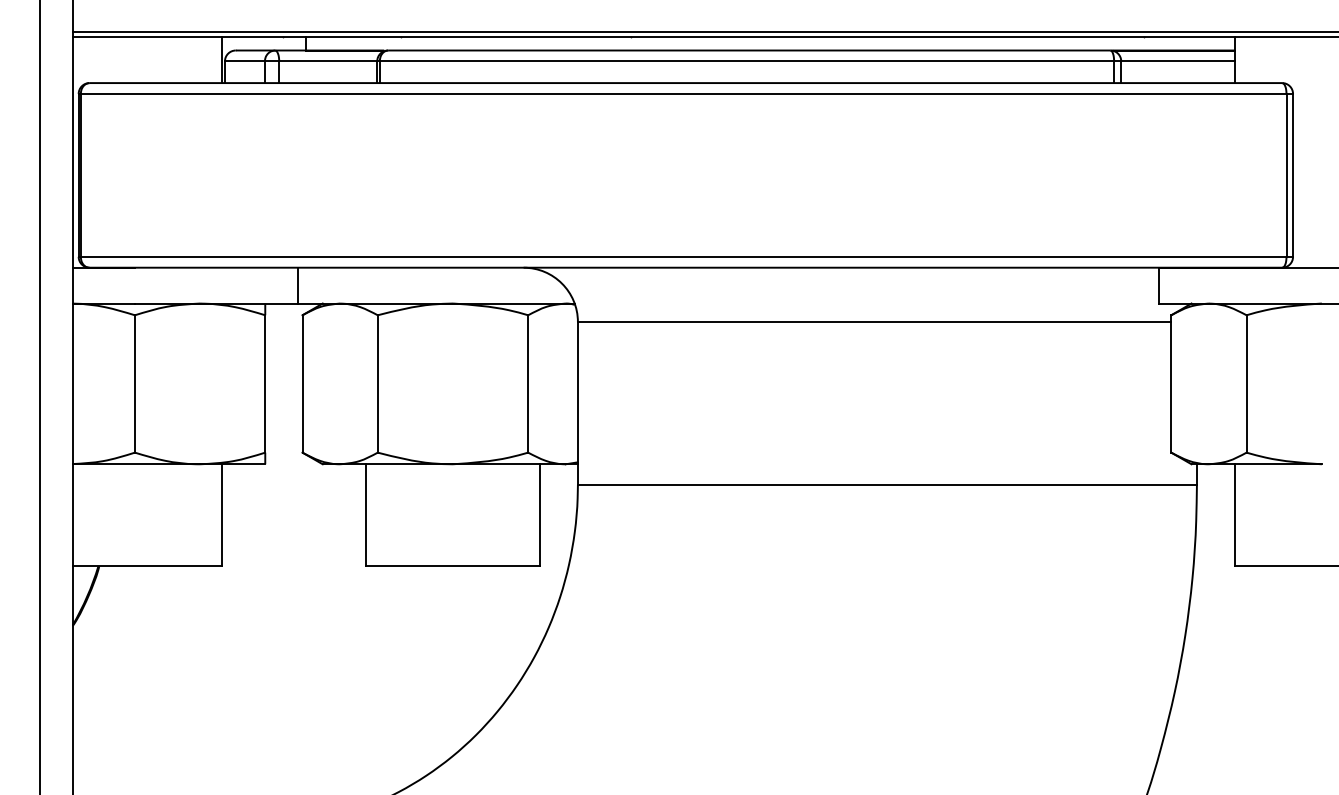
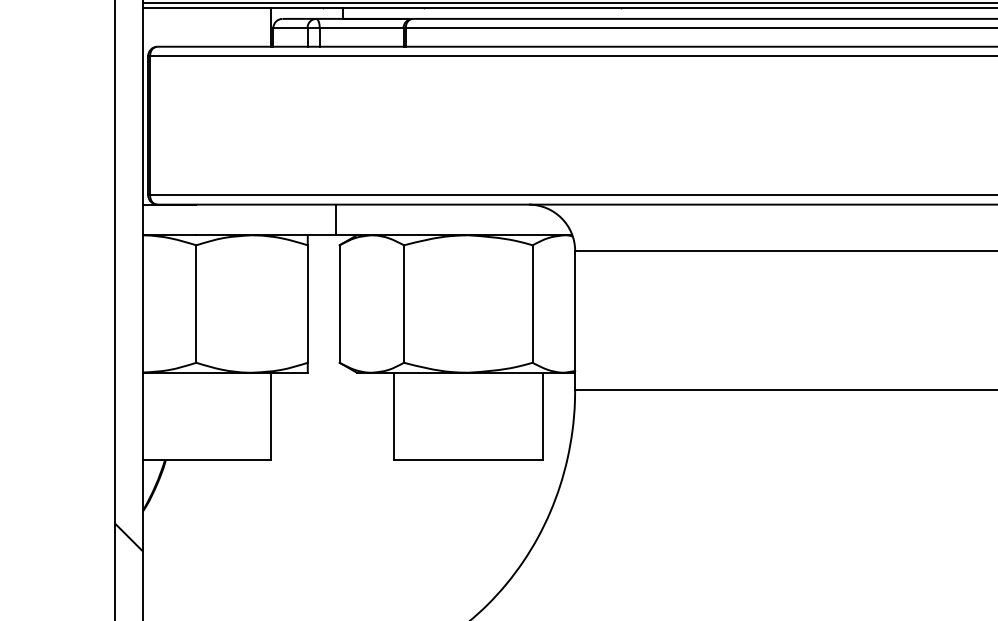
hatch: (56, 656) -> (129, 537), added

